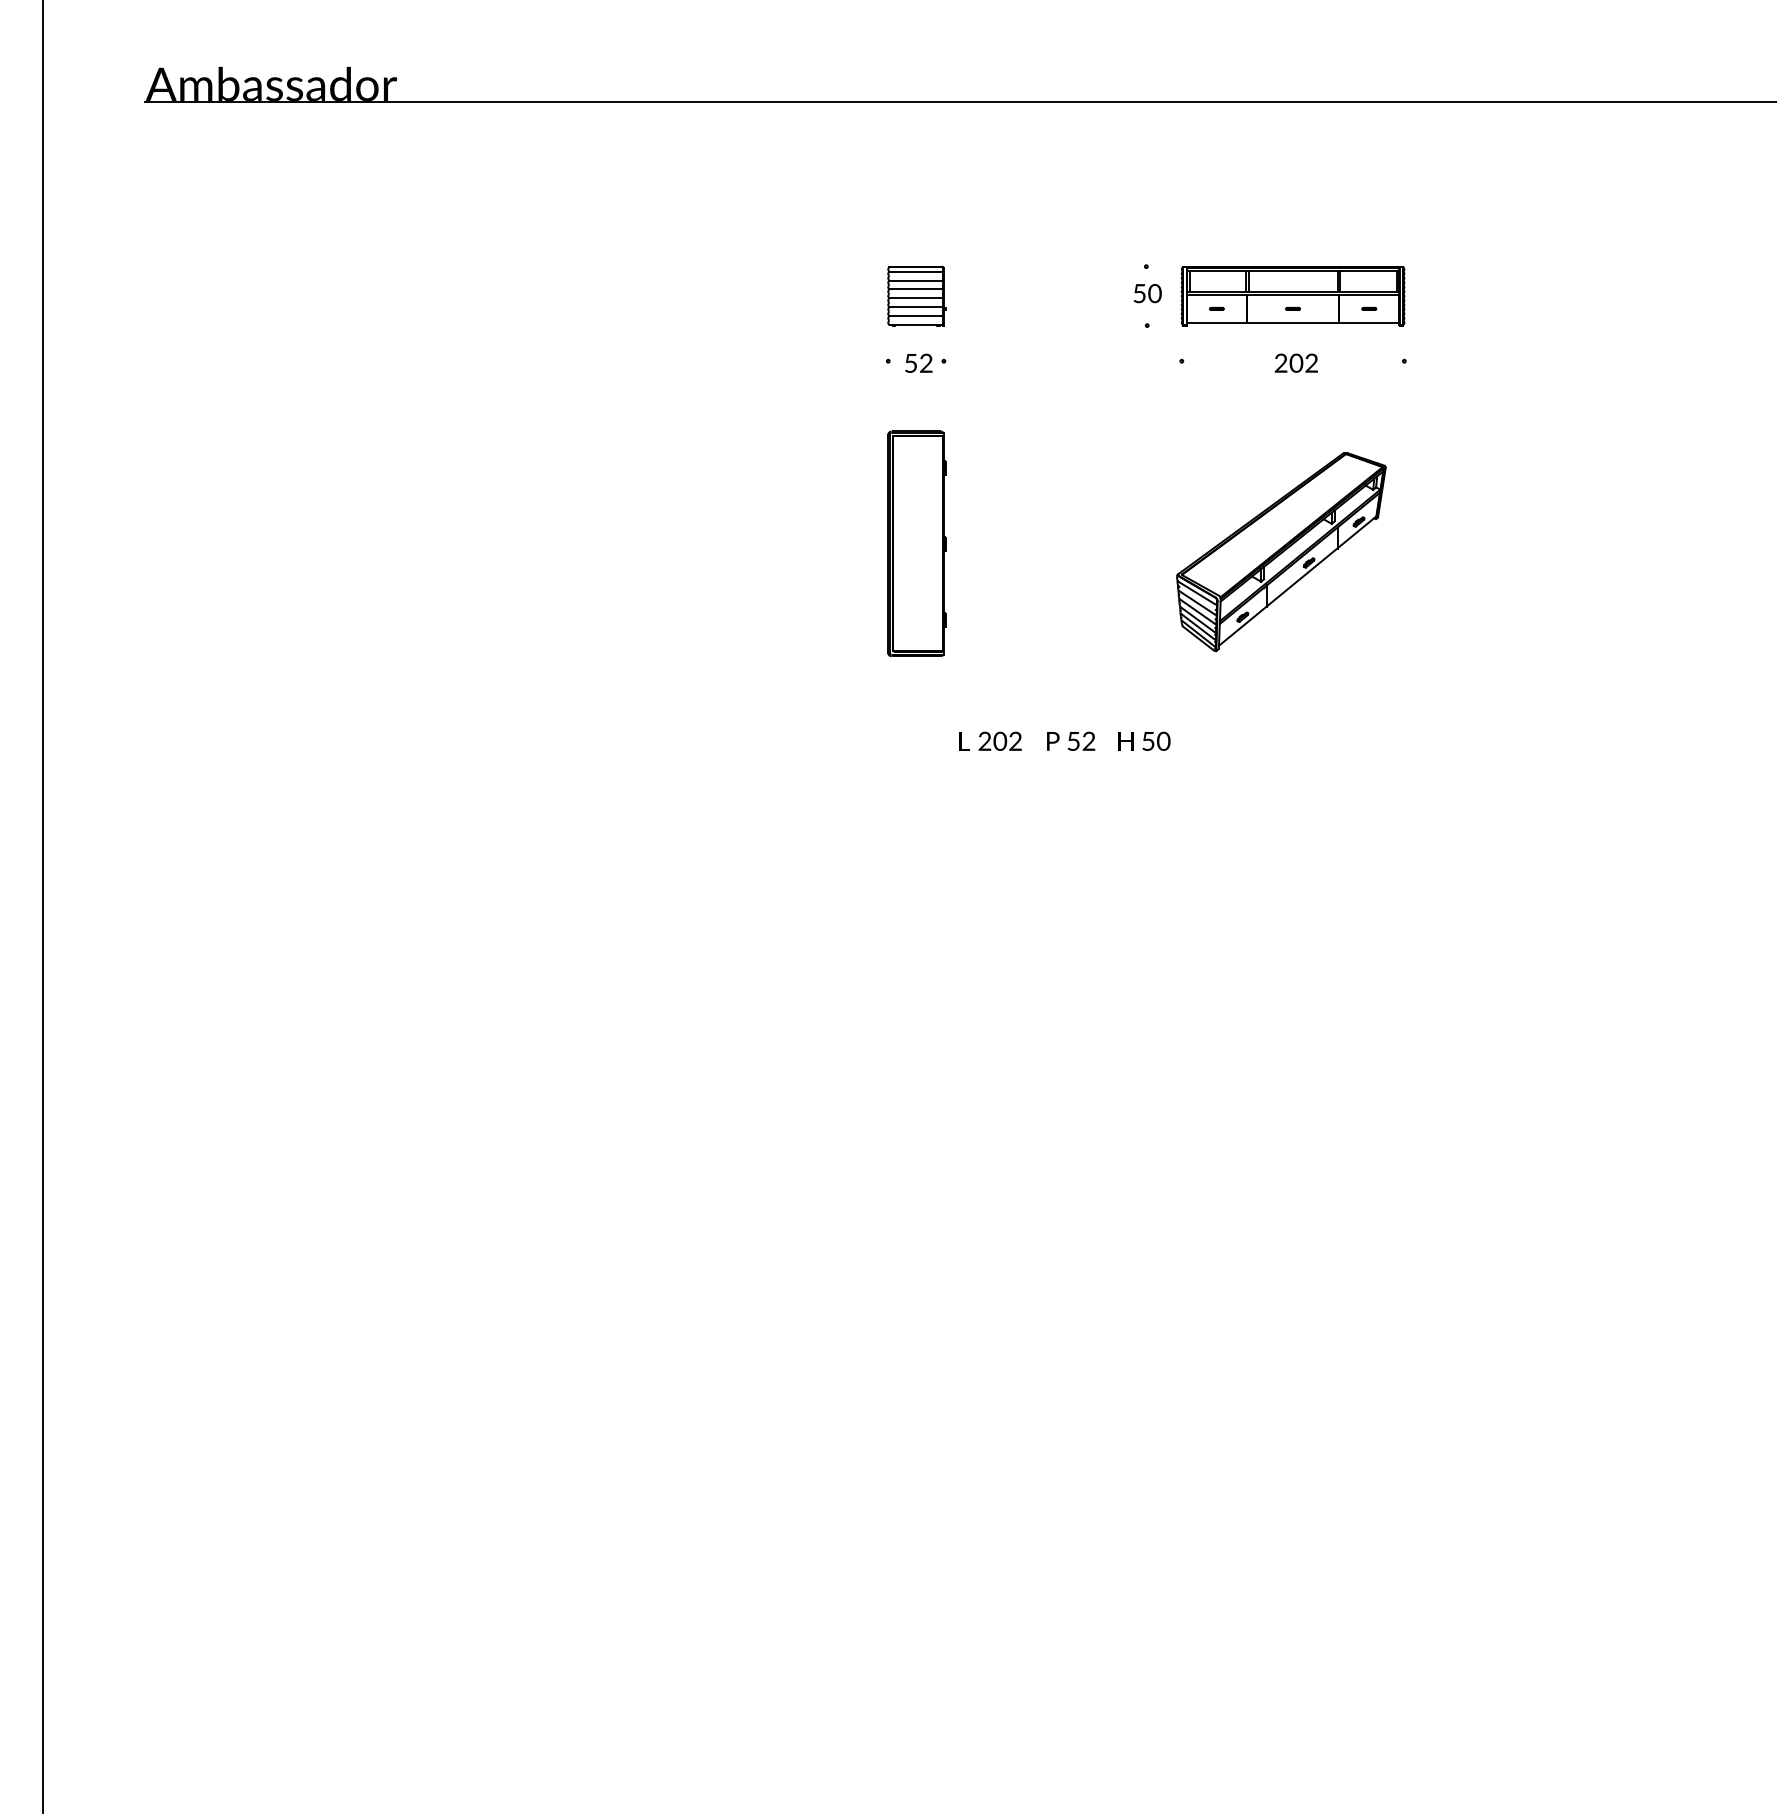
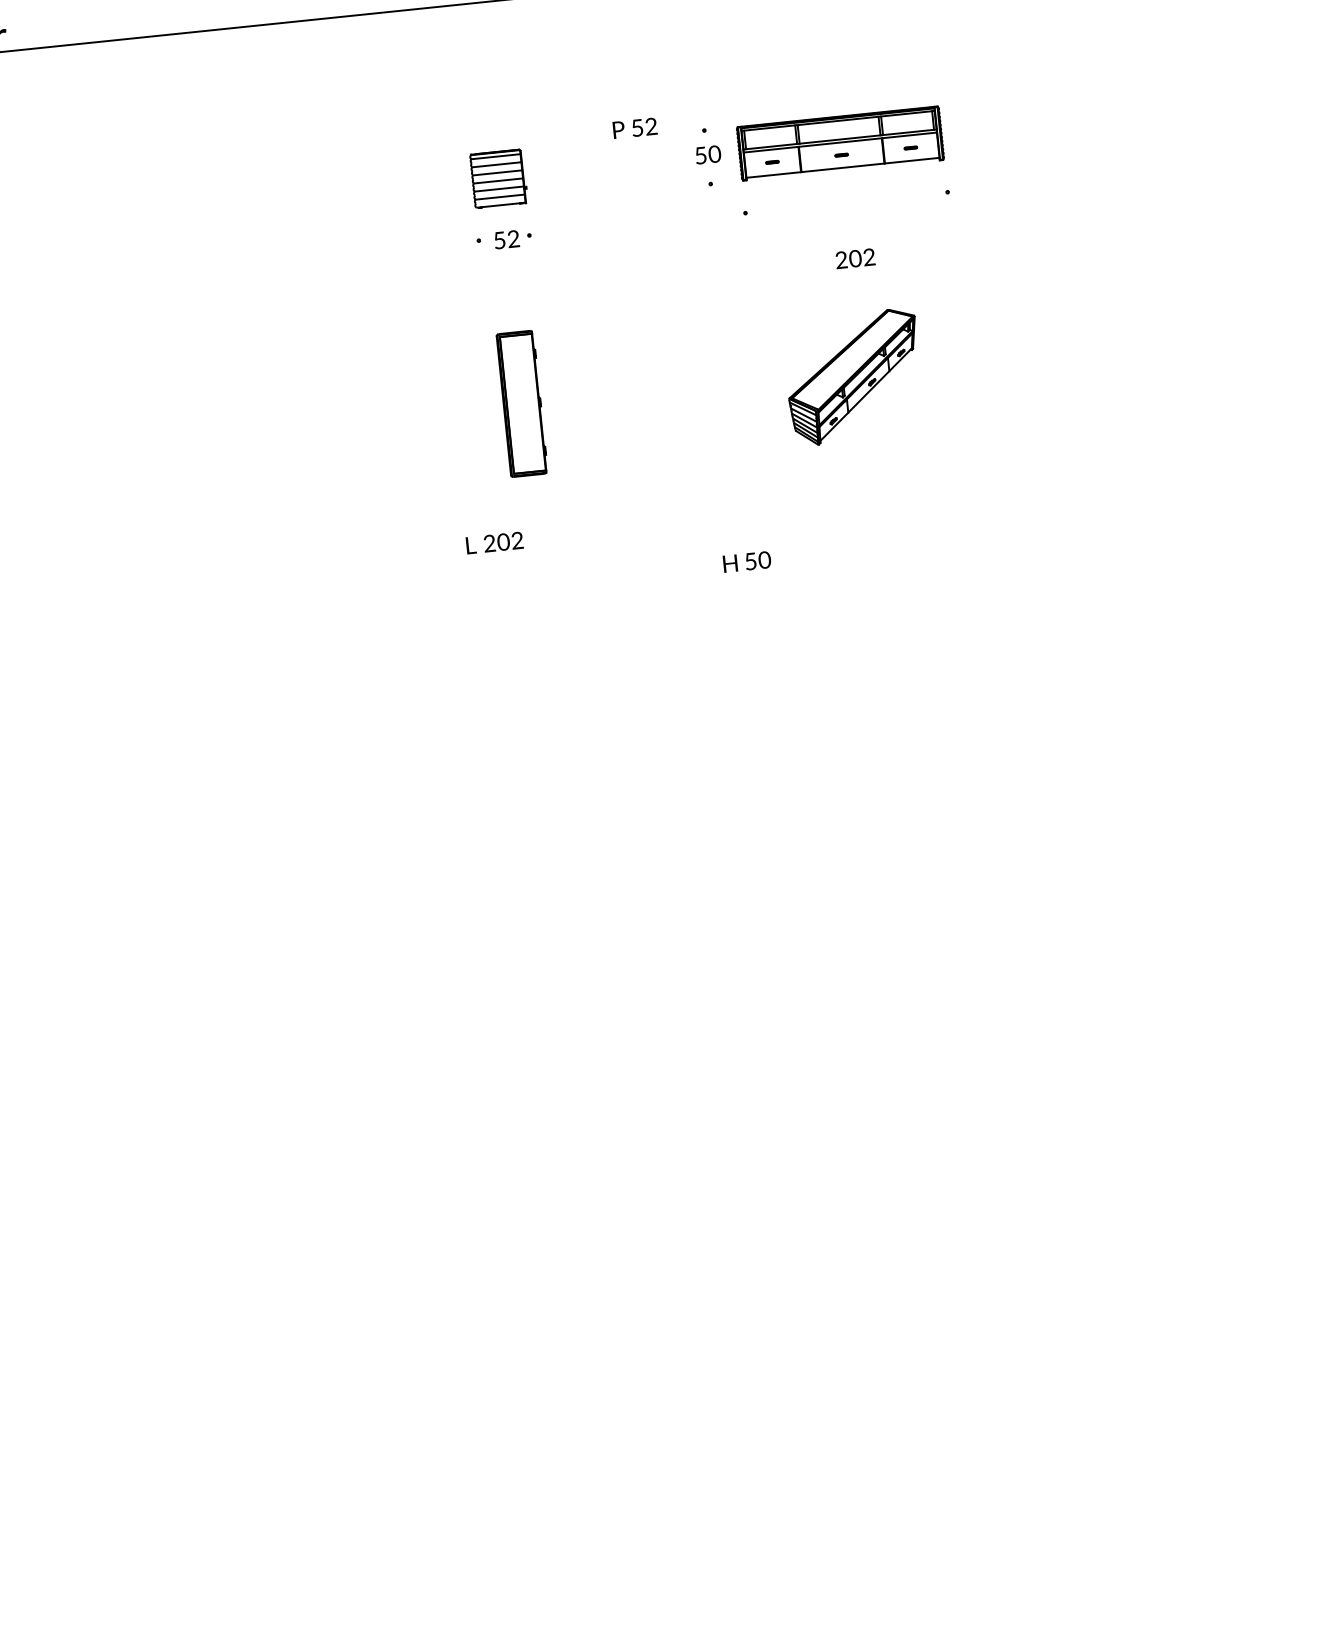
text: (1295, 362) -> (854, 258), moved
part: (916, 543) -> (521, 403), size x0.7
part: (1281, 552) -> (854, 377), size x0.7
text: (990, 740) -> (494, 542), moved
text: (1071, 740) -> (635, 127), moved

